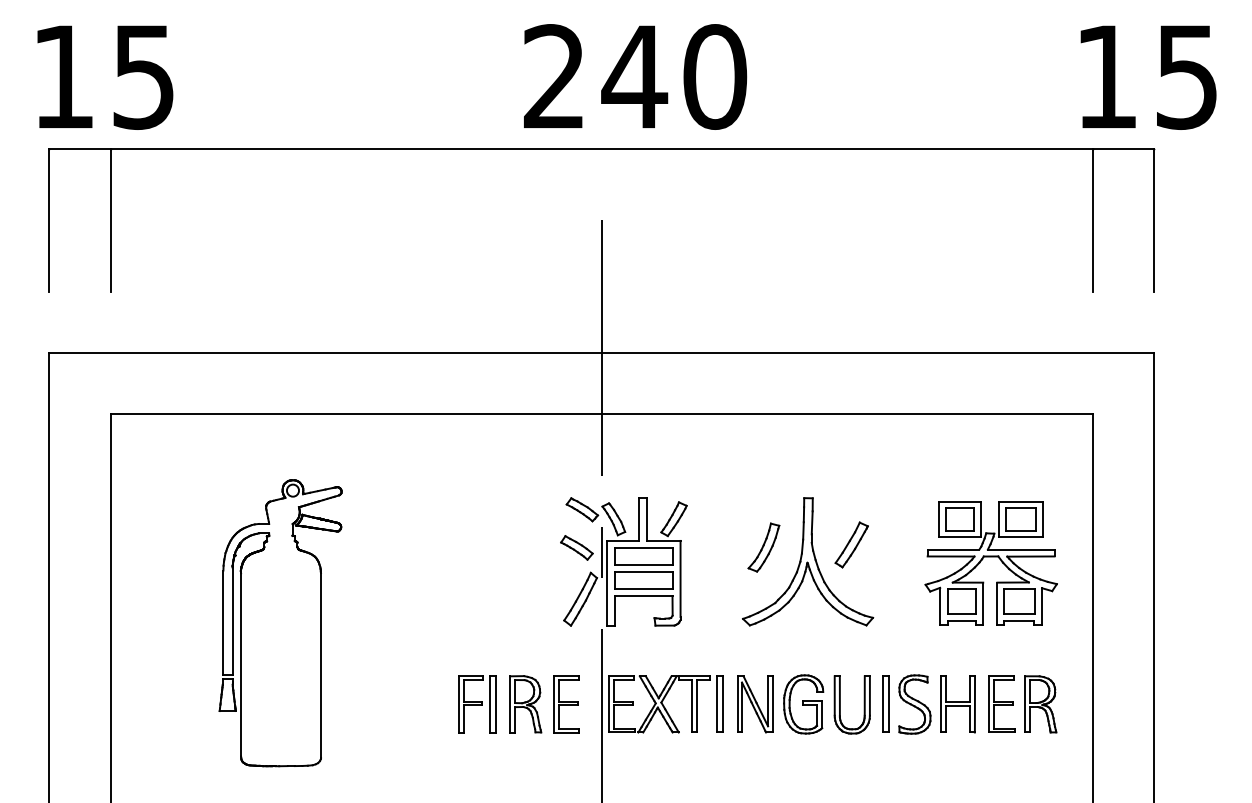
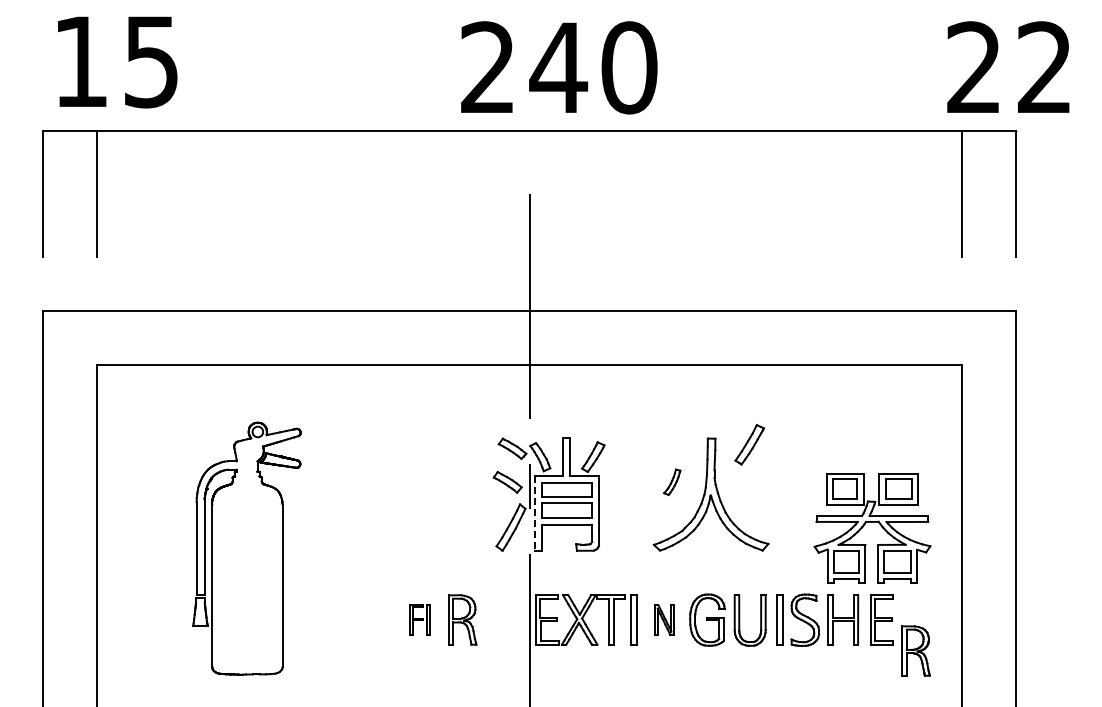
text: (1145, 76) -> (1008, 67), 15 -> 22
text: (105, 77) -> (117, 62), moved
part: (851, 544) -> (749, 444), moved
part: (762, 548) -> (671, 482), size x0.6
part: (991, 563) -> (872, 528), moved
line: (607, 583) -> (534, 513), solid -> dashed
part: (477, 703) -> (420, 619), size x0.6
part: (566, 703) -> (498, 619), removed
part: (754, 703) -> (664, 619), size x0.6
part: (1040, 703) -> (915, 650), moved

